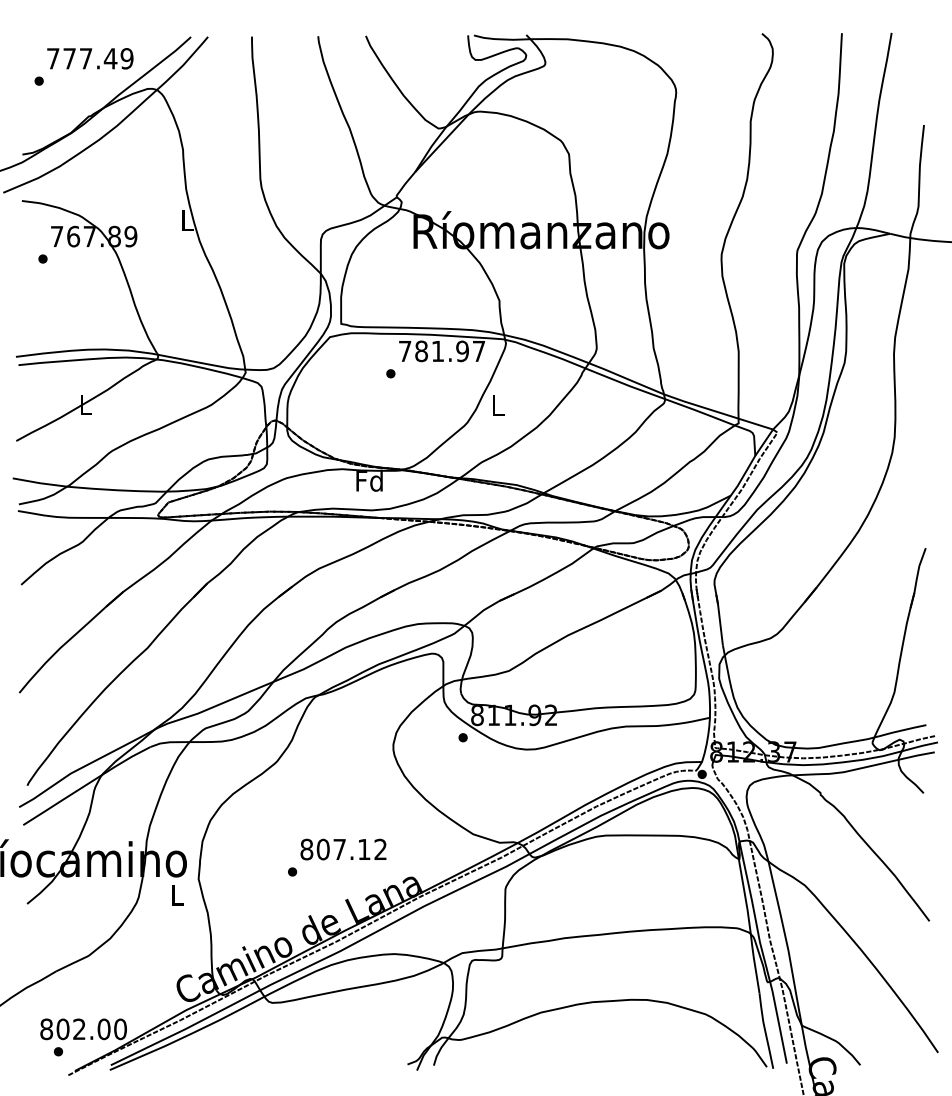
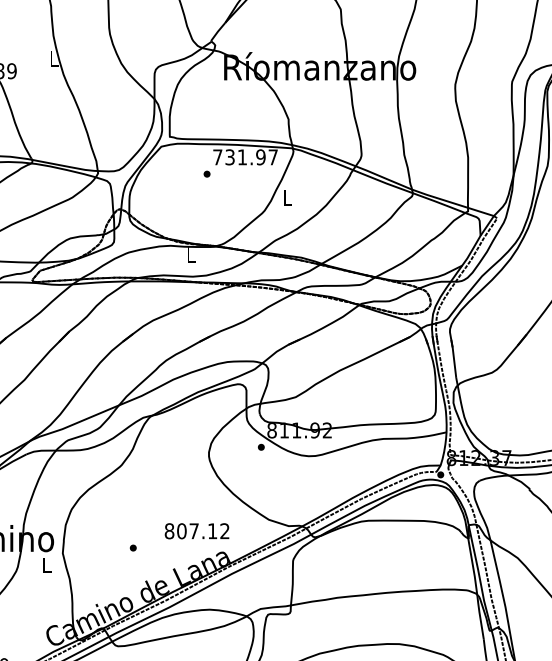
text: (421, 351) -> (230, 157), 781.97 -> 731.97
text: (369, 480) -> (191, 254), Fd -> L
text: (343, 849) -> (197, 531), moved

